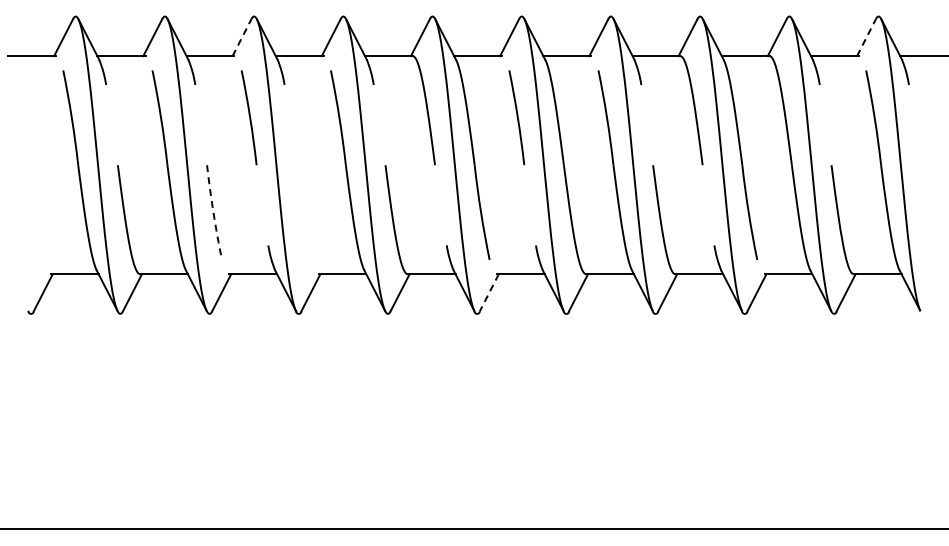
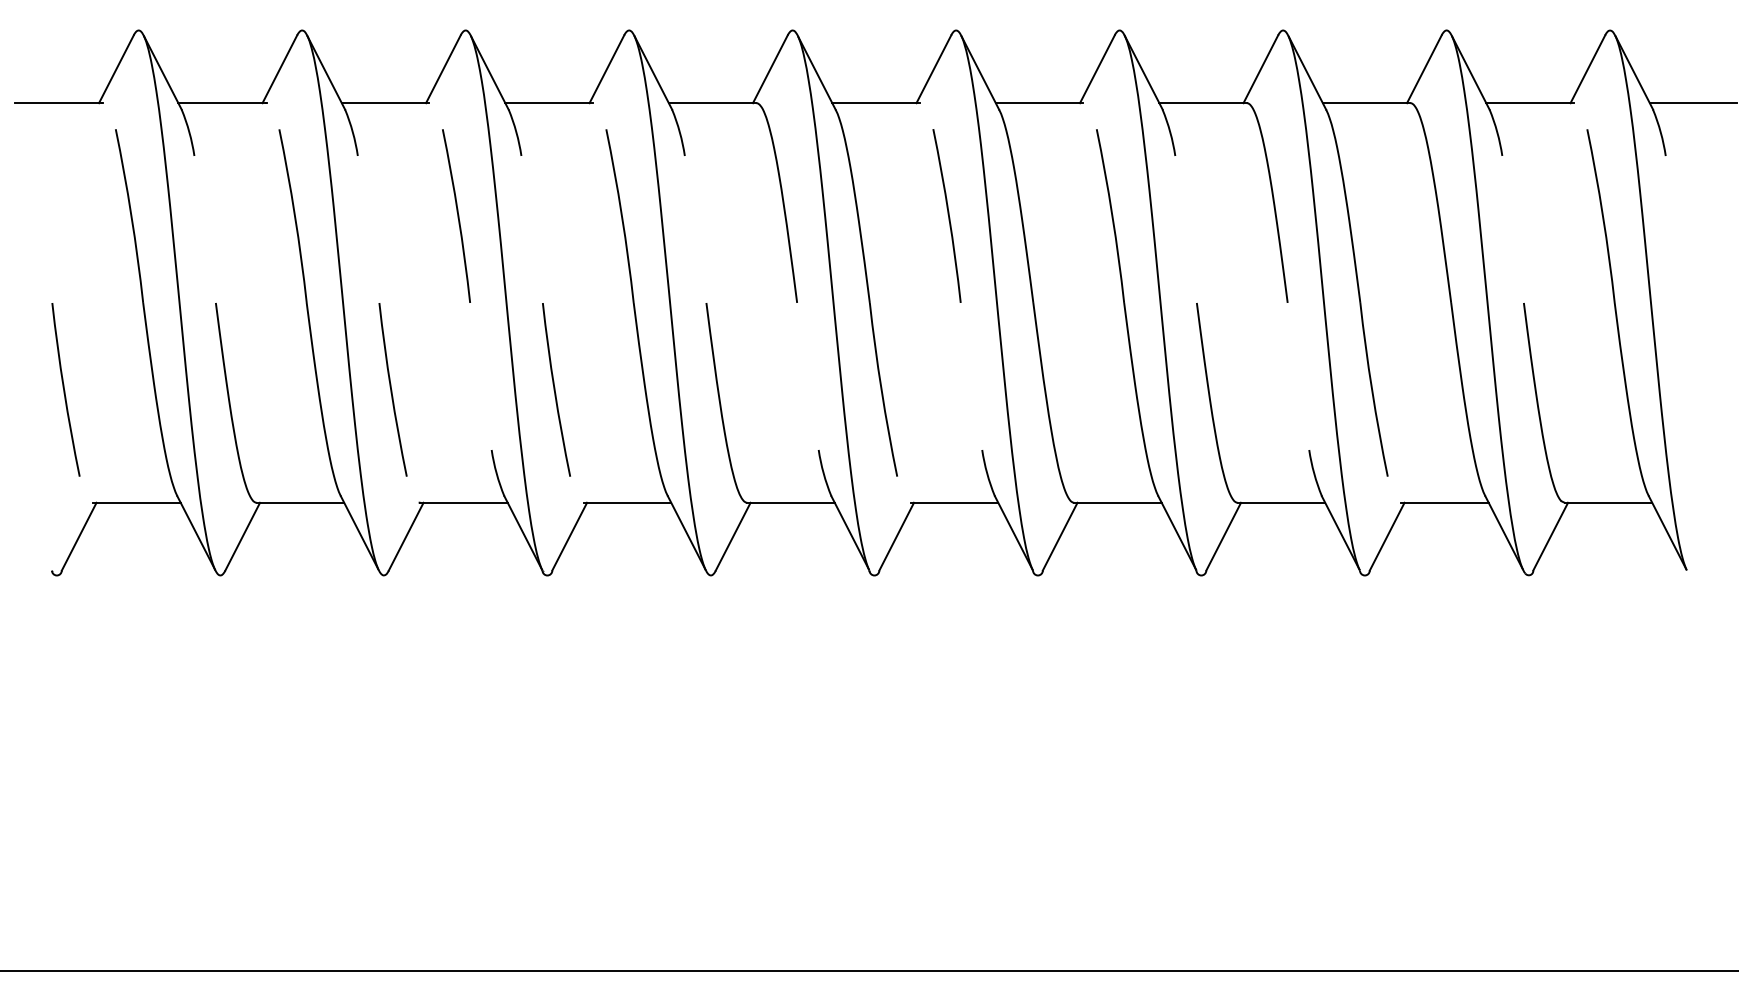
line: (242, 37) -> (444, 68), dashed -> solid
line: (866, 37) -> (1587, 68), dashed -> solid
arc: (35, 212) -> (64, 389), added
arc: (213, 212) -> (391, 389), dashed -> solid
arc: (303, 212) -> (556, 389), added
line: (489, 292) -> (896, 536), dashed -> solid

